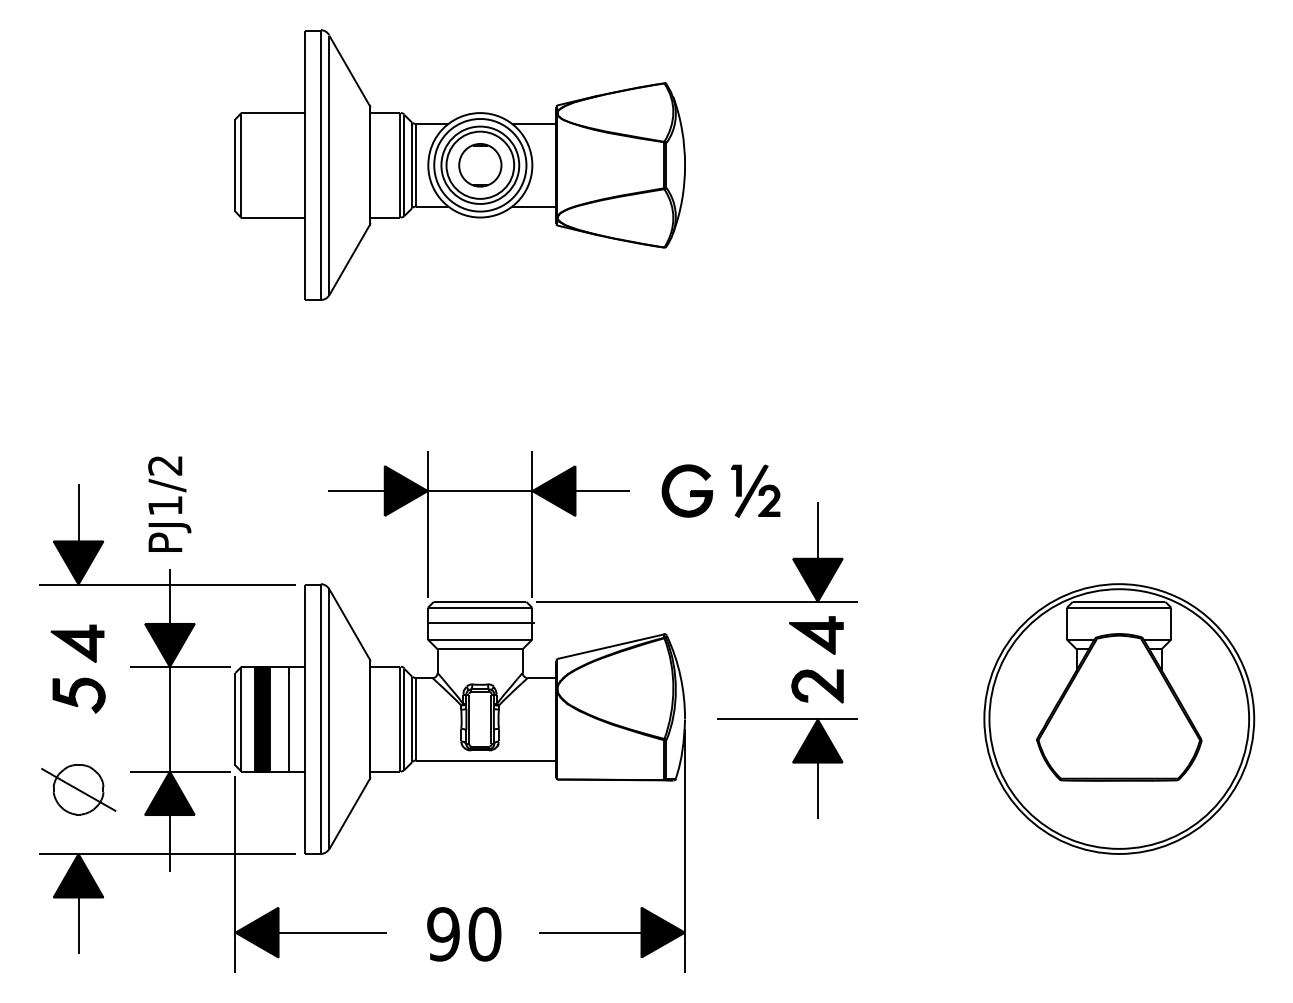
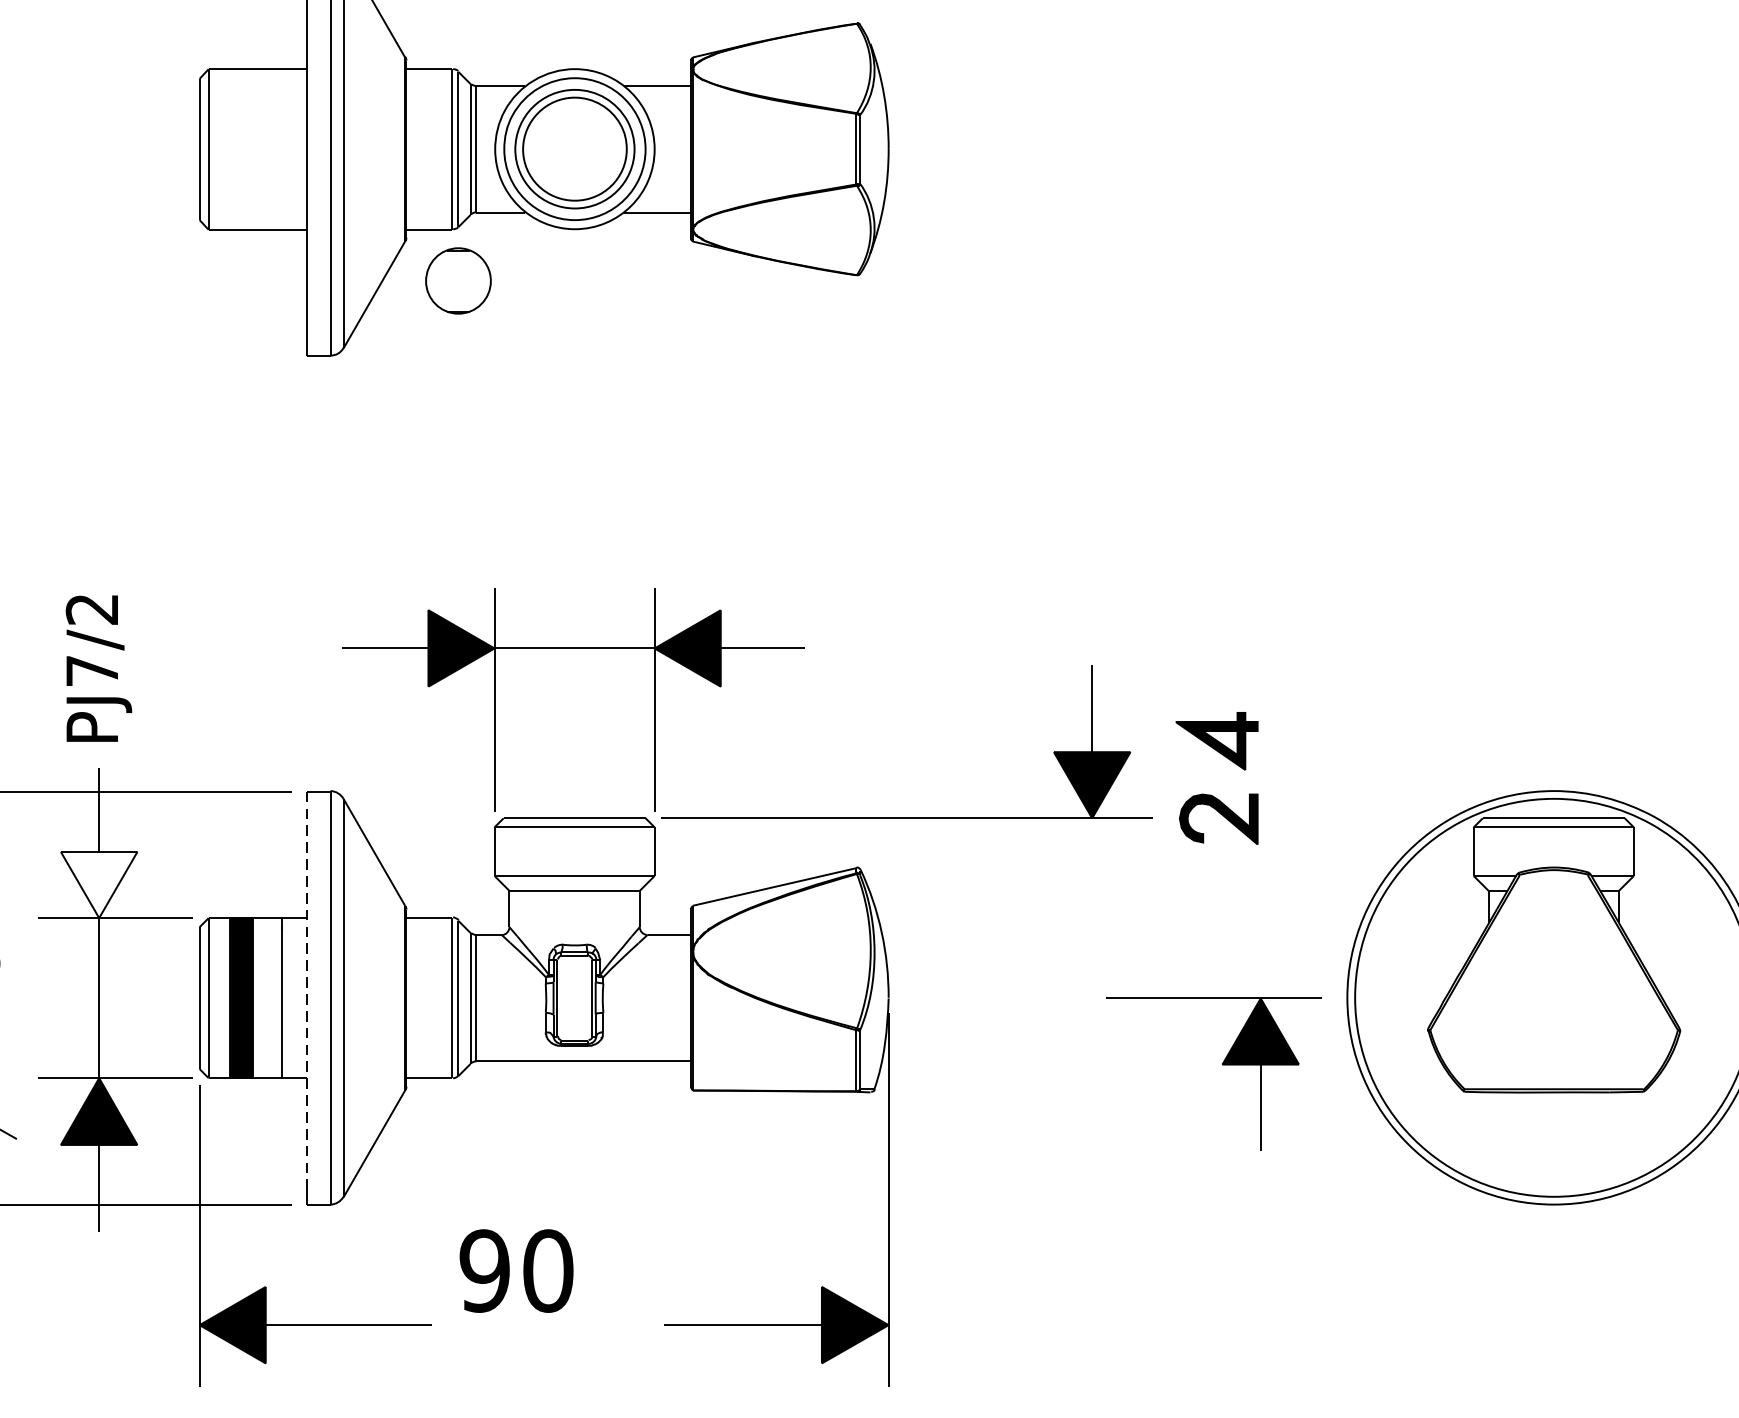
part: (480, 165) -> (458, 281), moved
part: (713, 492) -> (932, 650), removed
text: (165, 505) -> (92, 670), PJ1/2 -> PJ7/2
line: (480, 623) -> (575, 851), removed
fill: (169, 645) -> (98, 885), removed
part: (813, 670) -> (1212, 794), moved
line: (305, 711) -> (306, 986), solid -> dashed
part: (792, 763) -> (1221, 1065), moved
text: (464, 934) -> (516, 1271), moved

